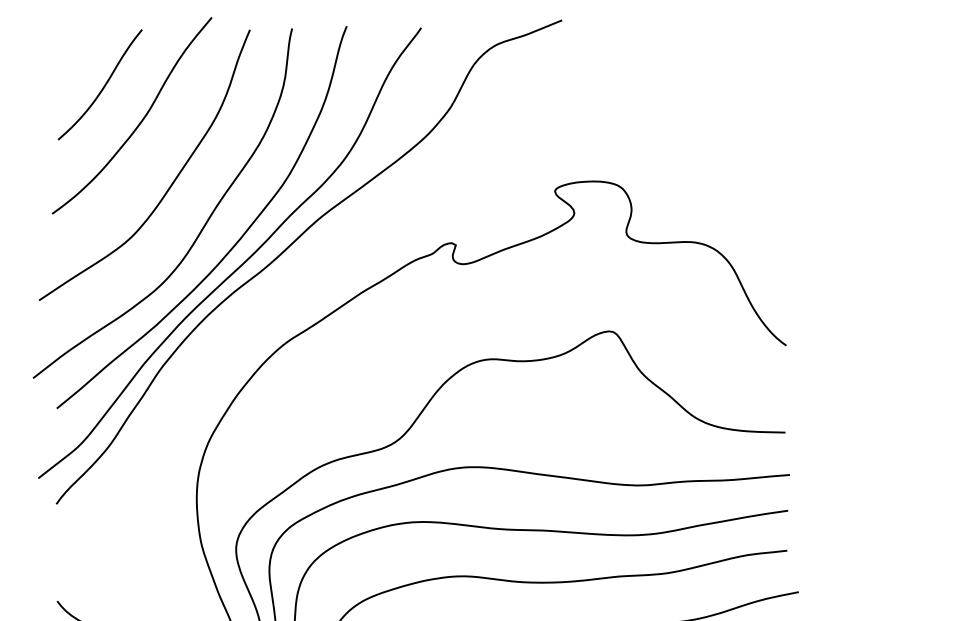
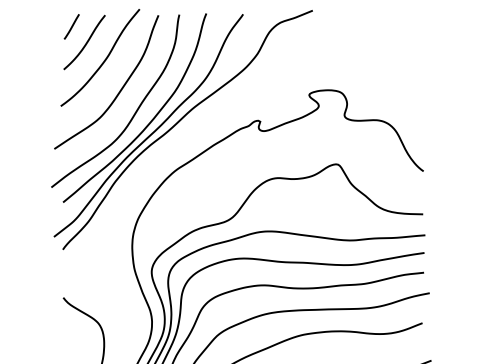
line: (73, 52) -> (71, 26), added

